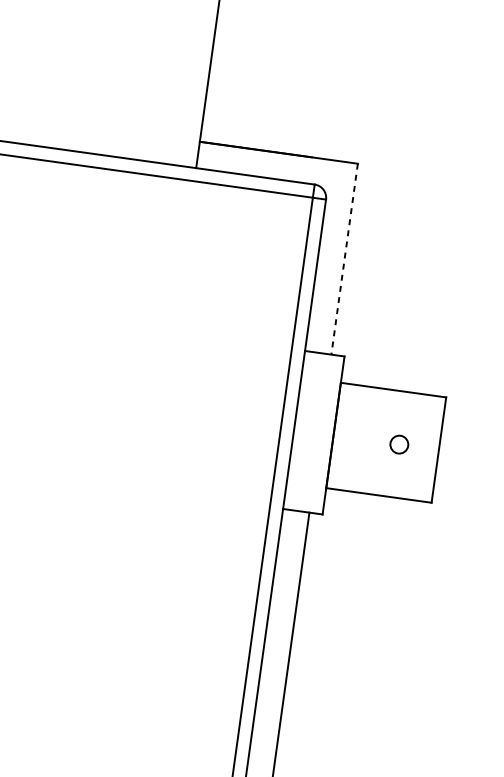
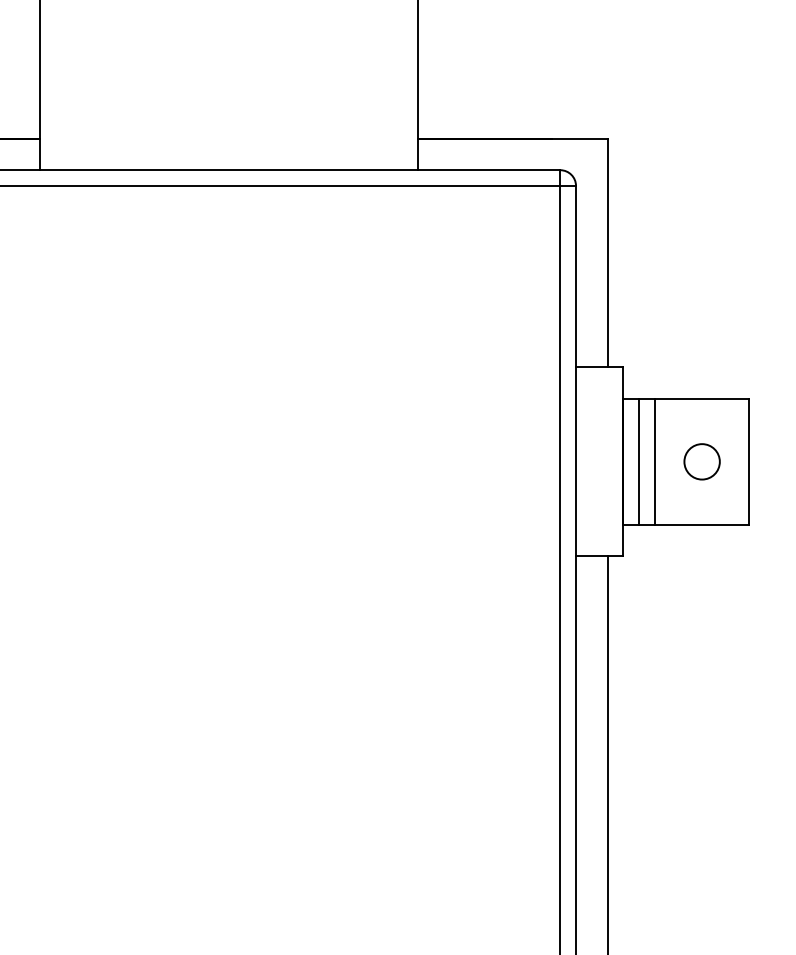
line: (344, 259) -> (607, 253), dashed -> solid
line: (347, 437) -> (639, 461), added
line: (359, 438) -> (654, 461), added
circle: (398, 444) -> (701, 461), size x1.67

